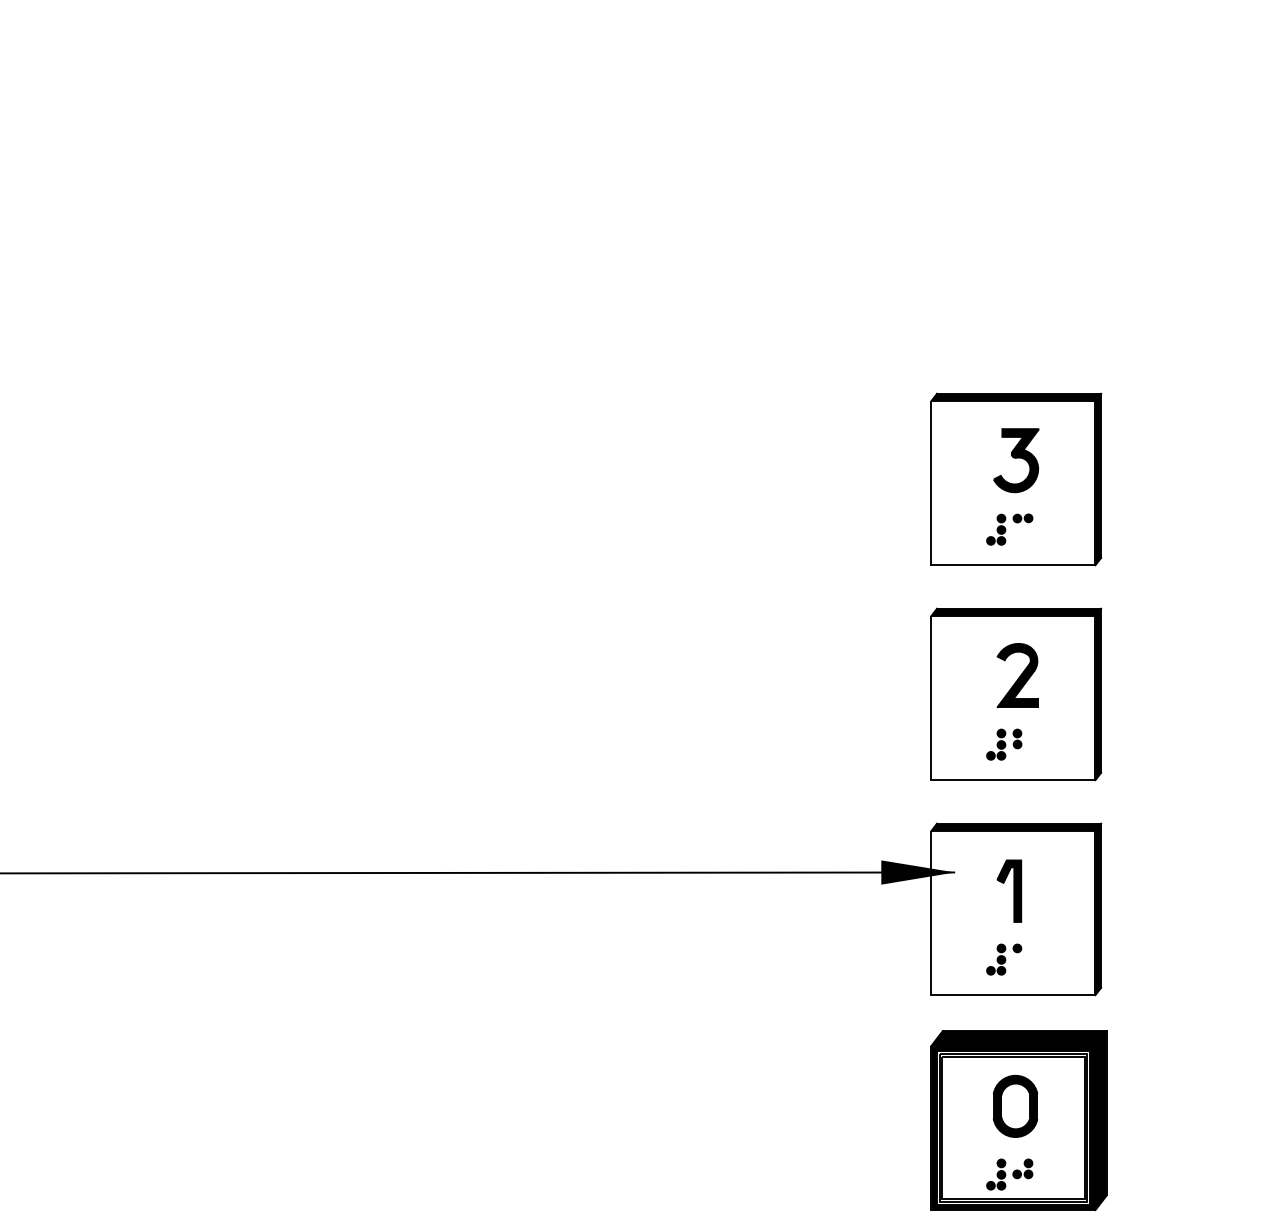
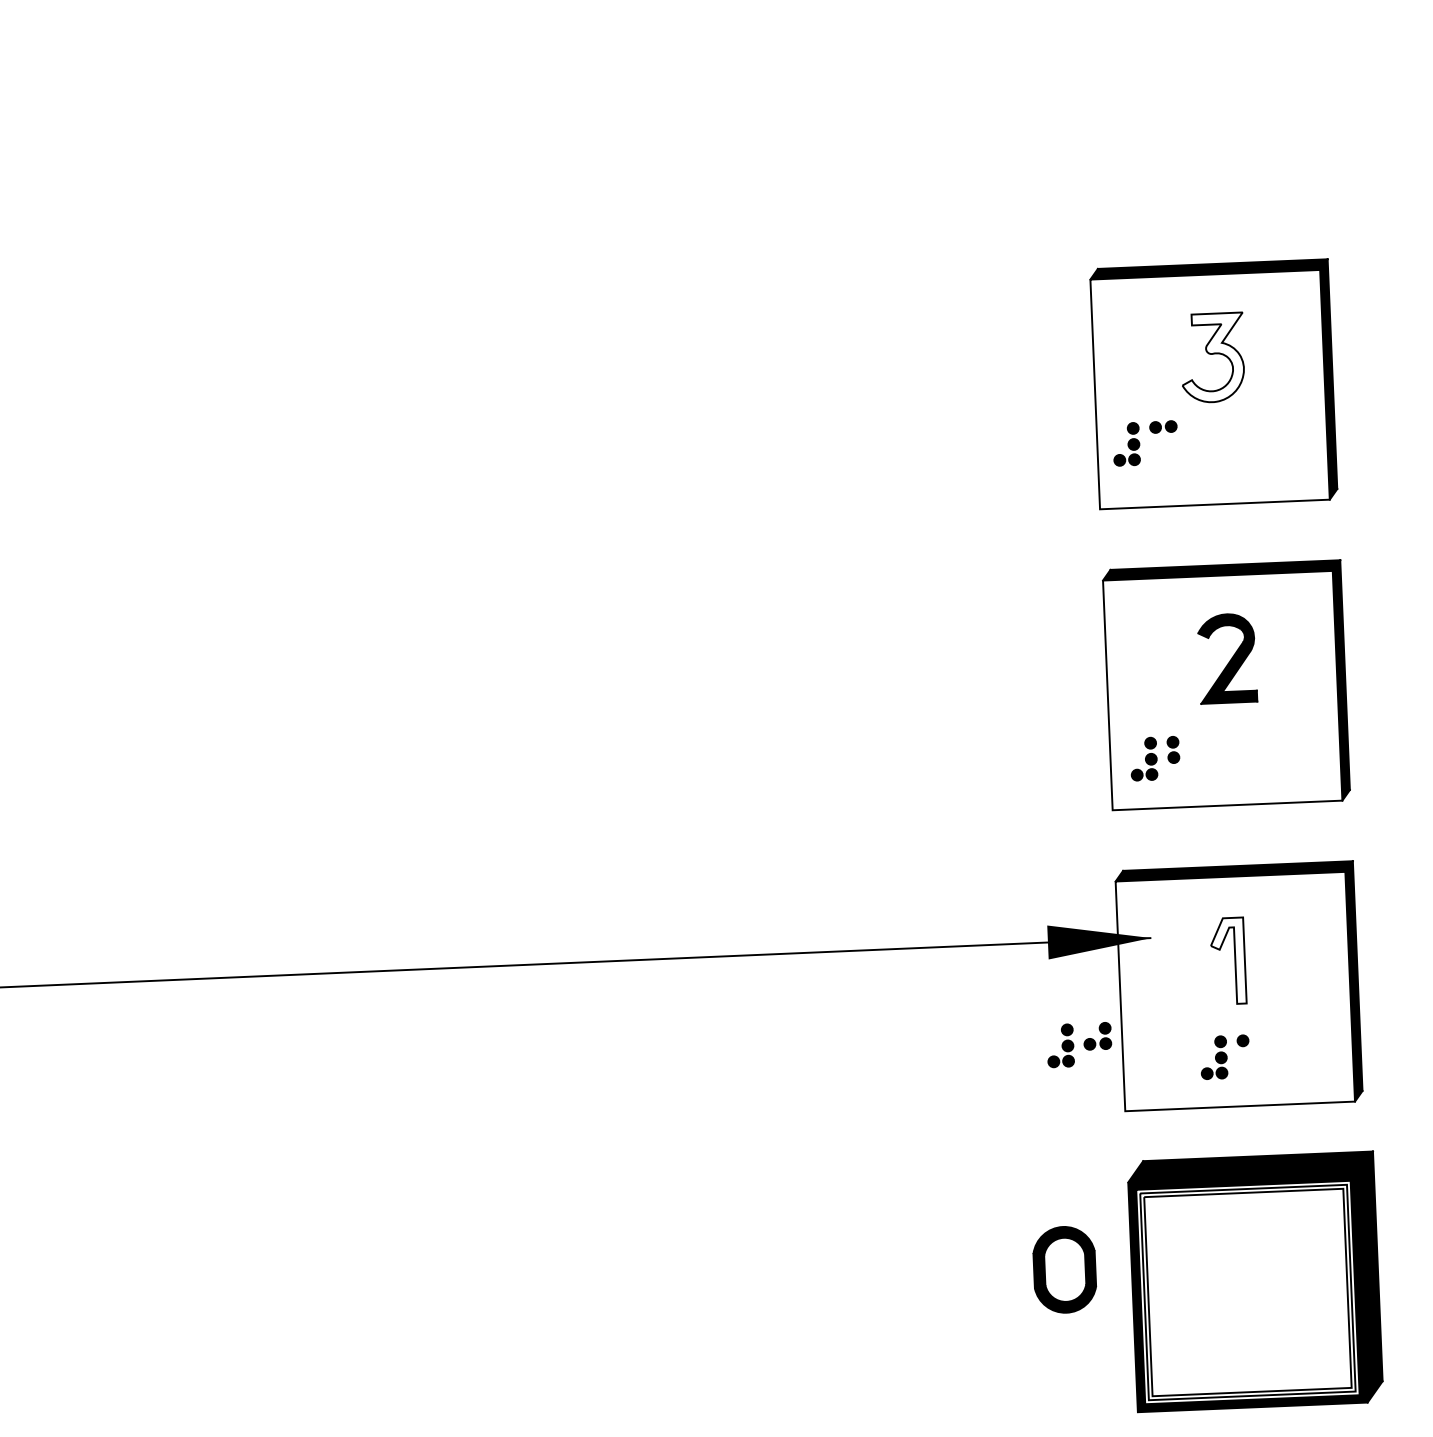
fill: (1015, 460) -> (1211, 357), removed
part: (1009, 529) -> (1145, 443), moved
part: (1004, 744) -> (1155, 758), moved
fill: (1009, 890) -> (1228, 960), removed
part: (1015, 1105) -> (1064, 1268), moved
part: (1009, 1174) -> (1079, 1044), moved

